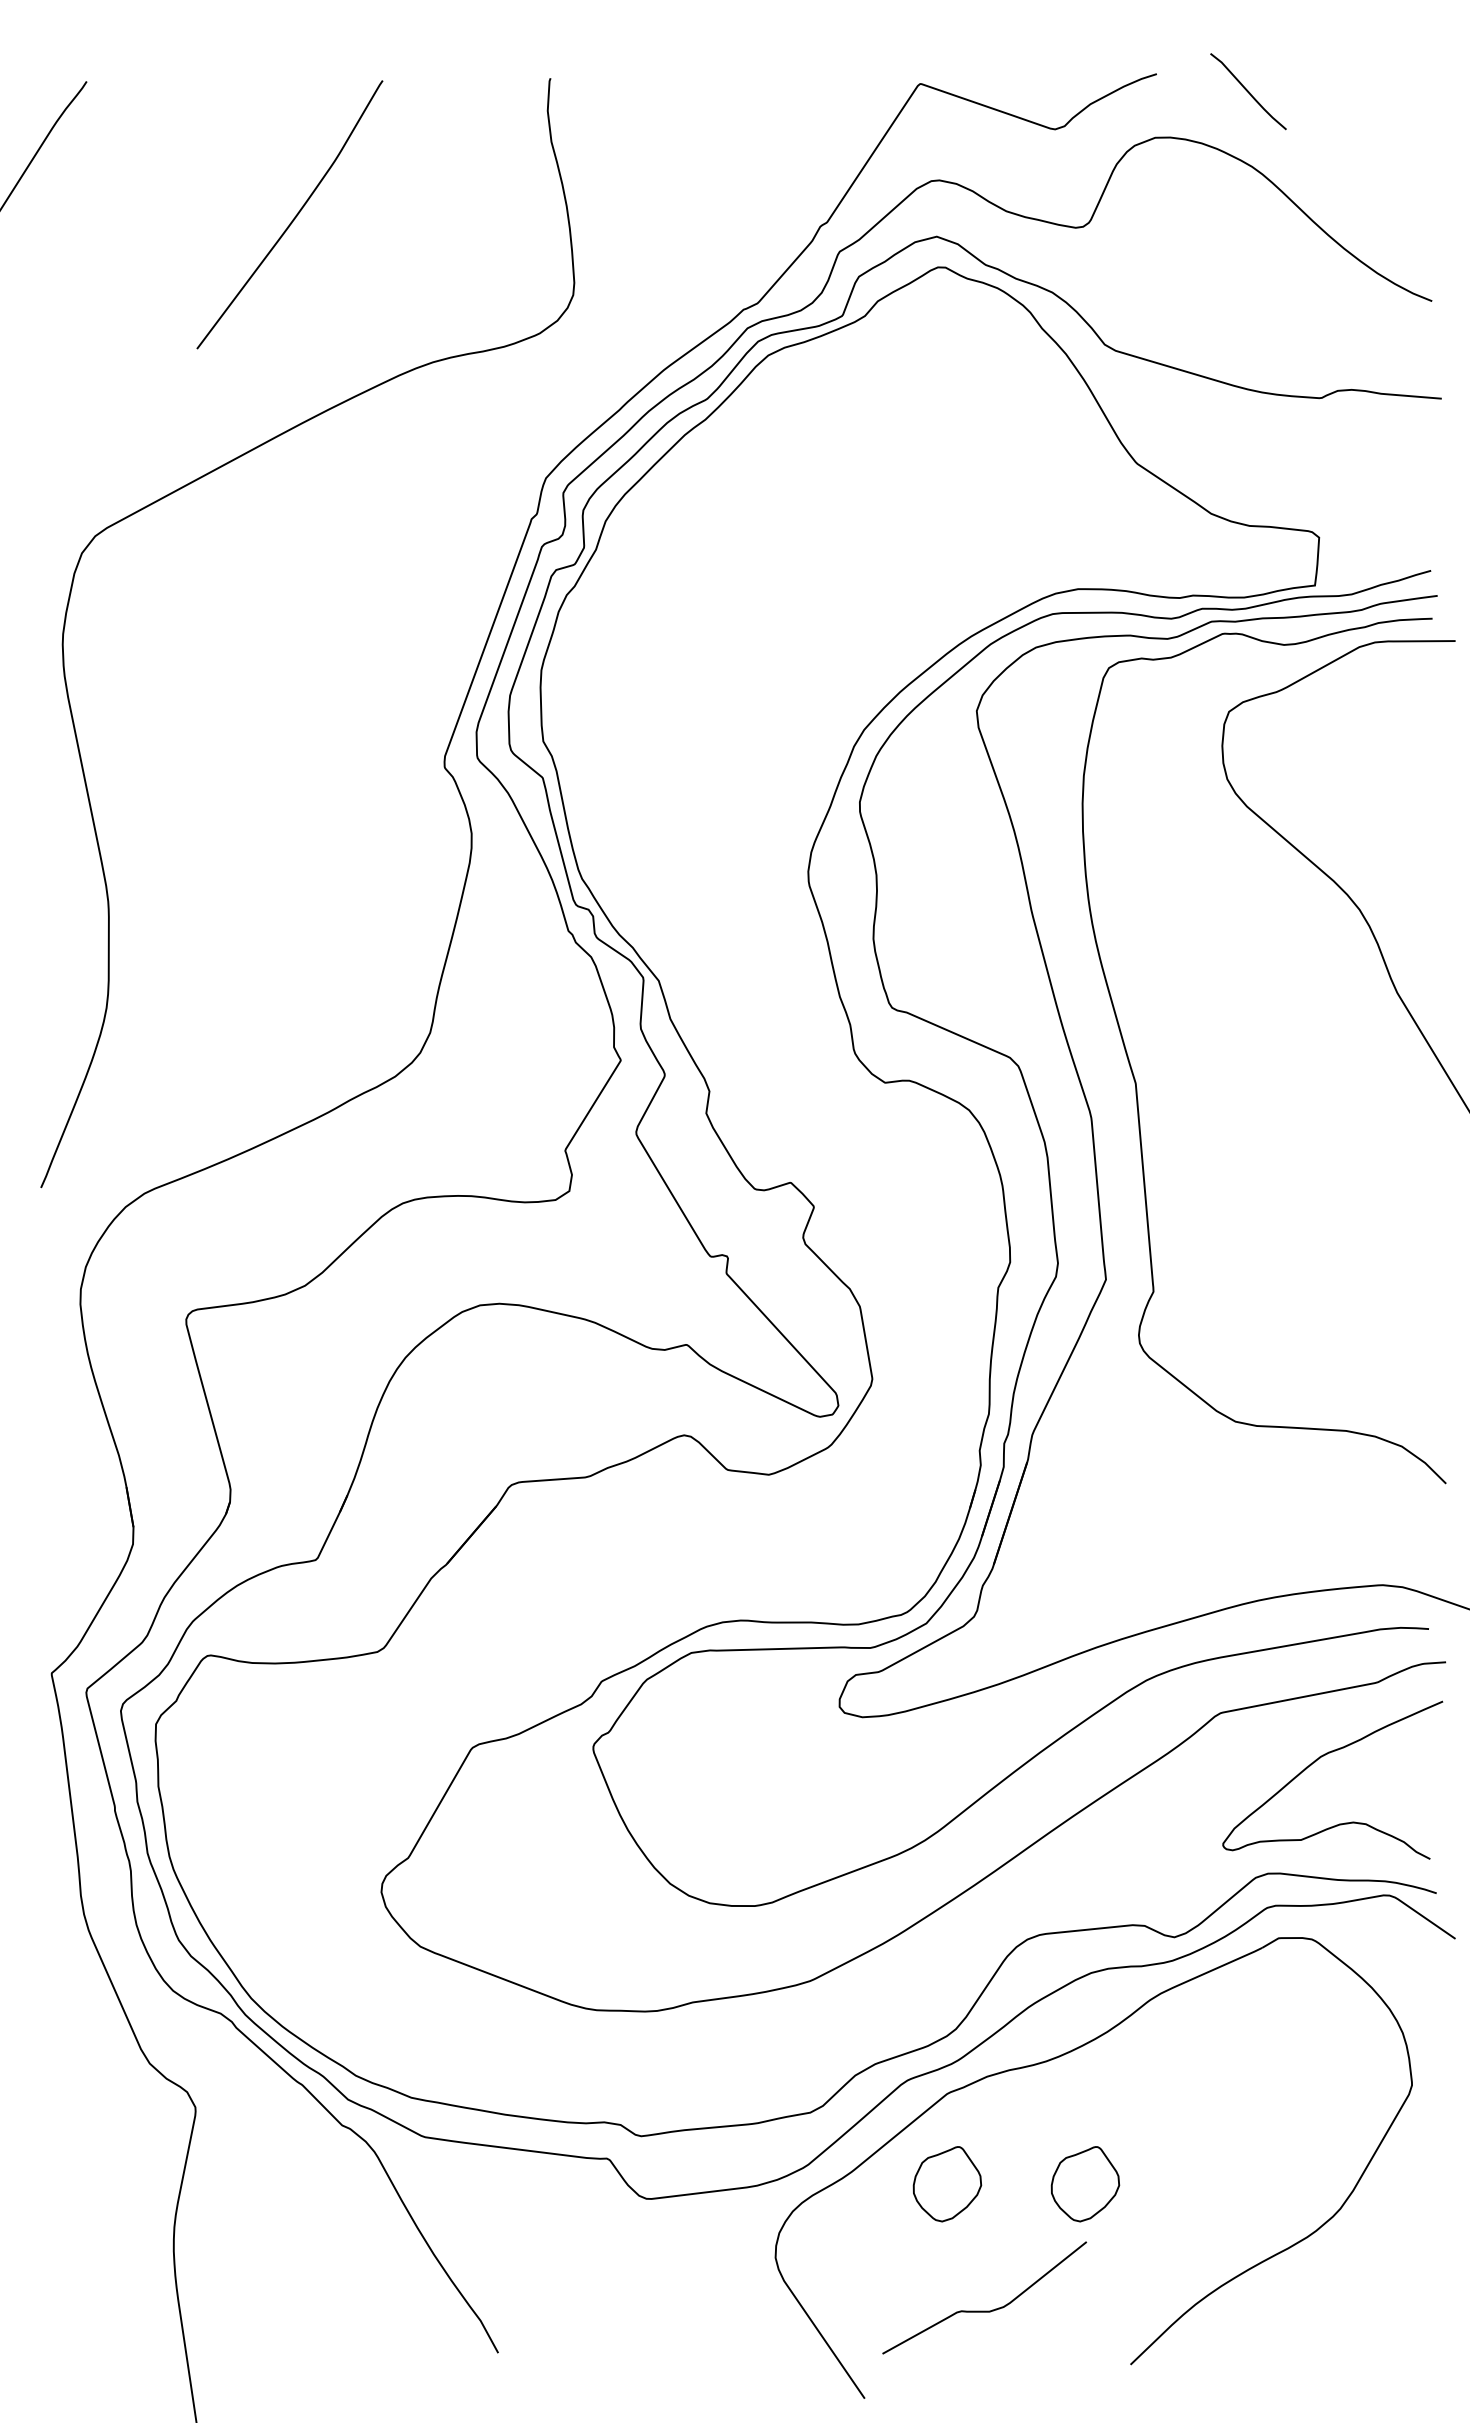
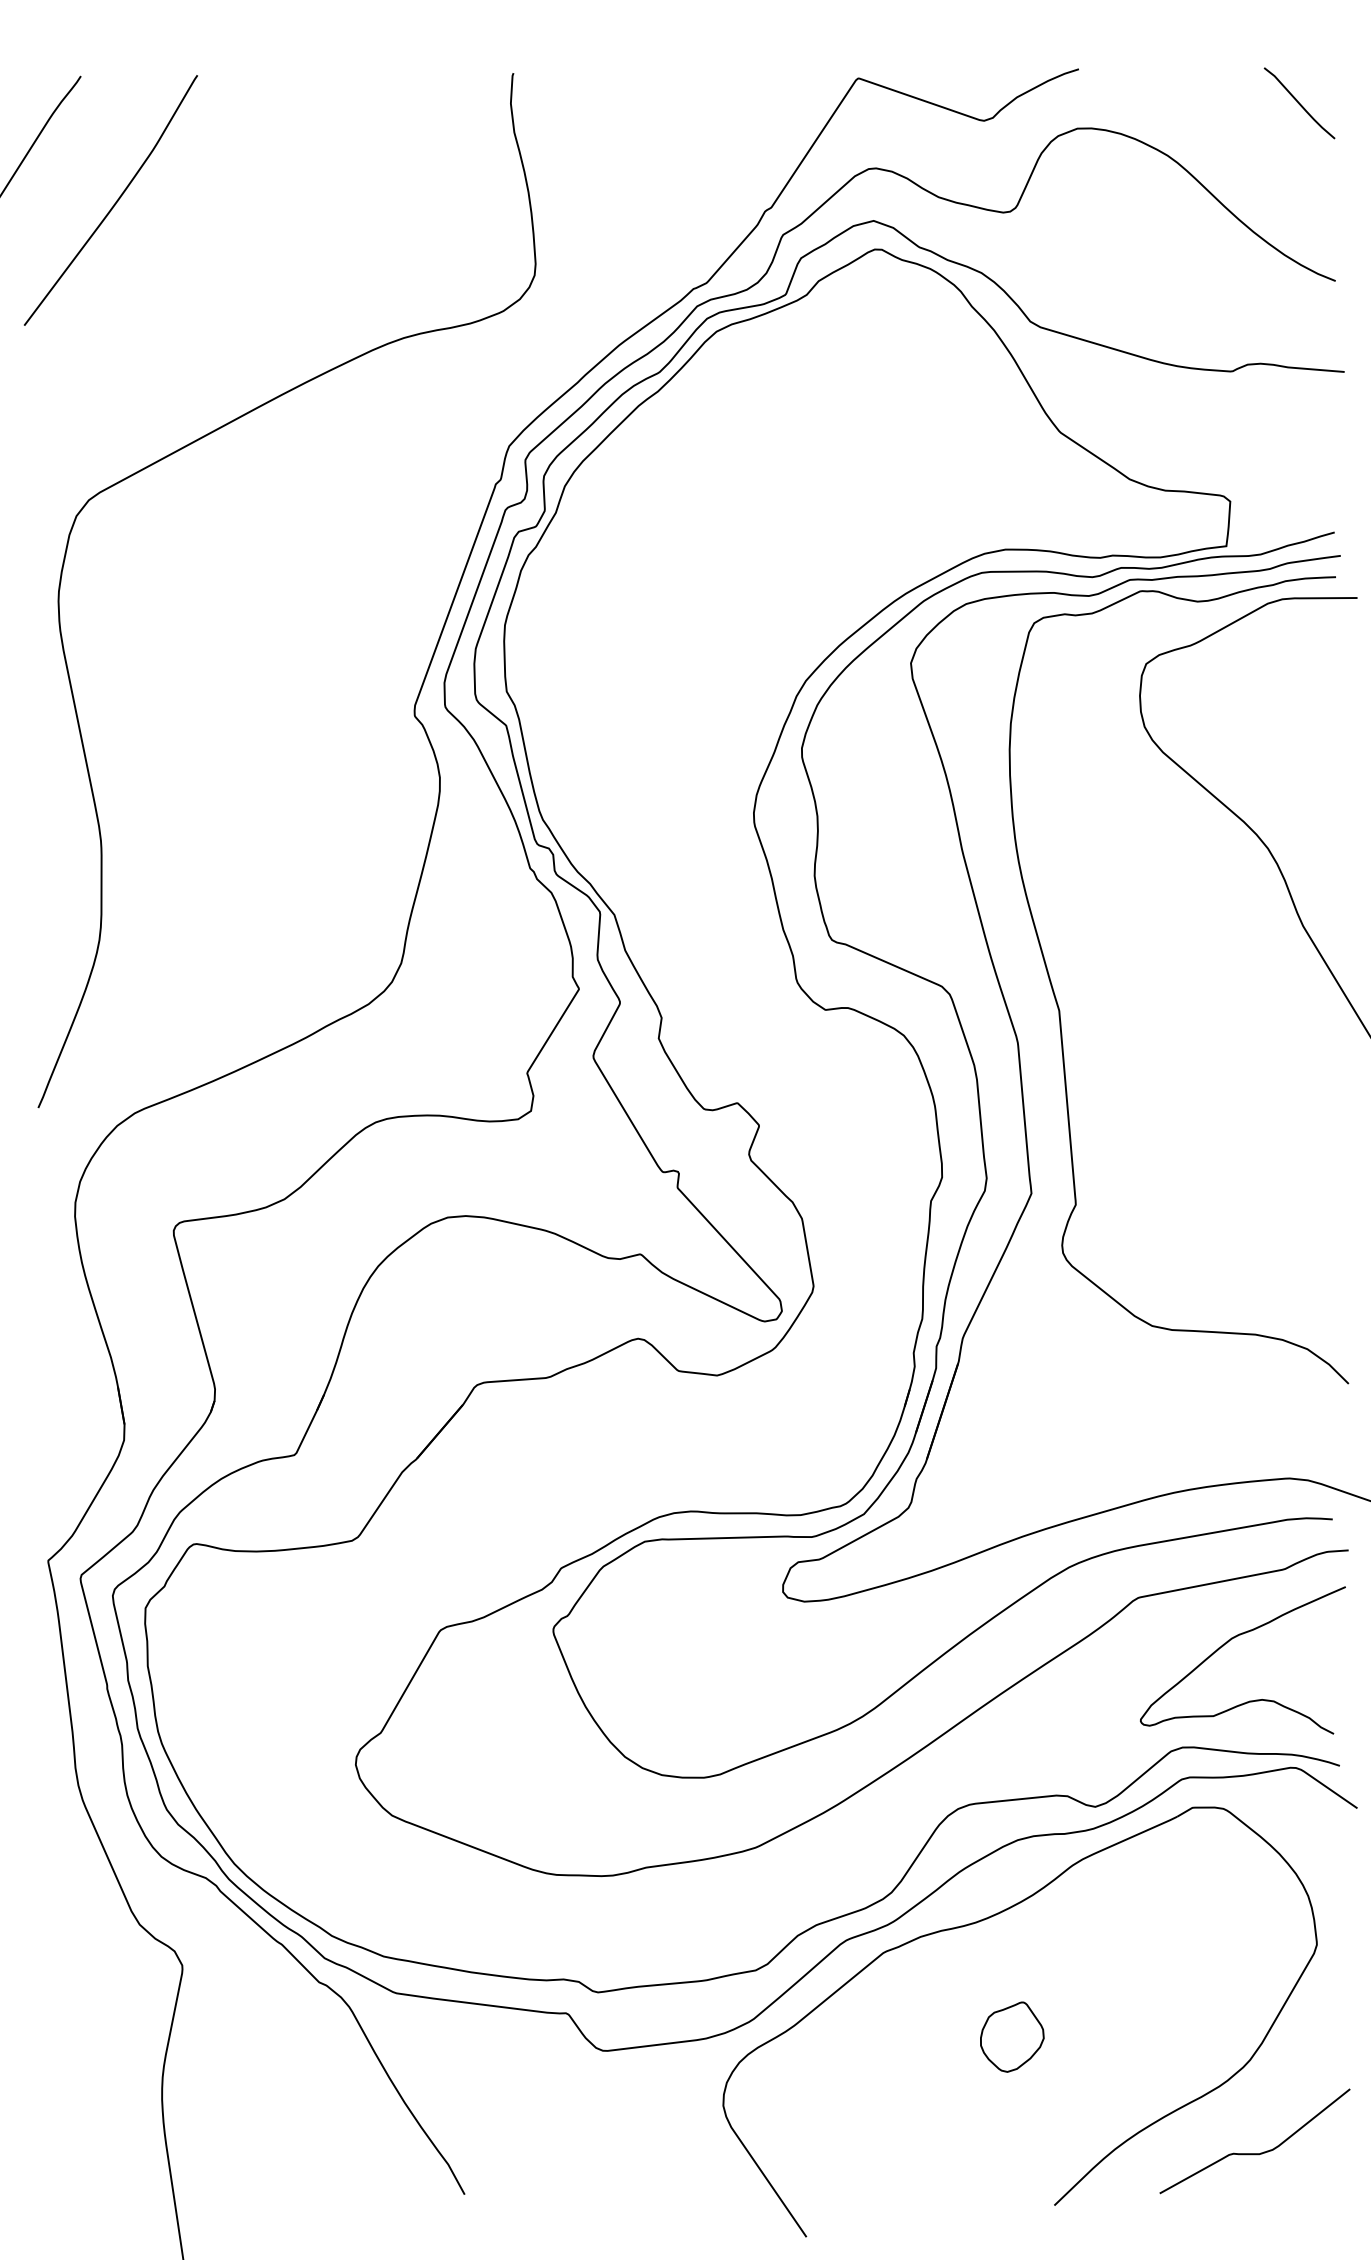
curve: (1248, 91) -> (1299, 103), moved
curve: (294, 216) -> (115, 202), moved
part: (947, 2184) -> (883, 2037), removed
curve: (984, 2310) -> (1254, 2153), moved

